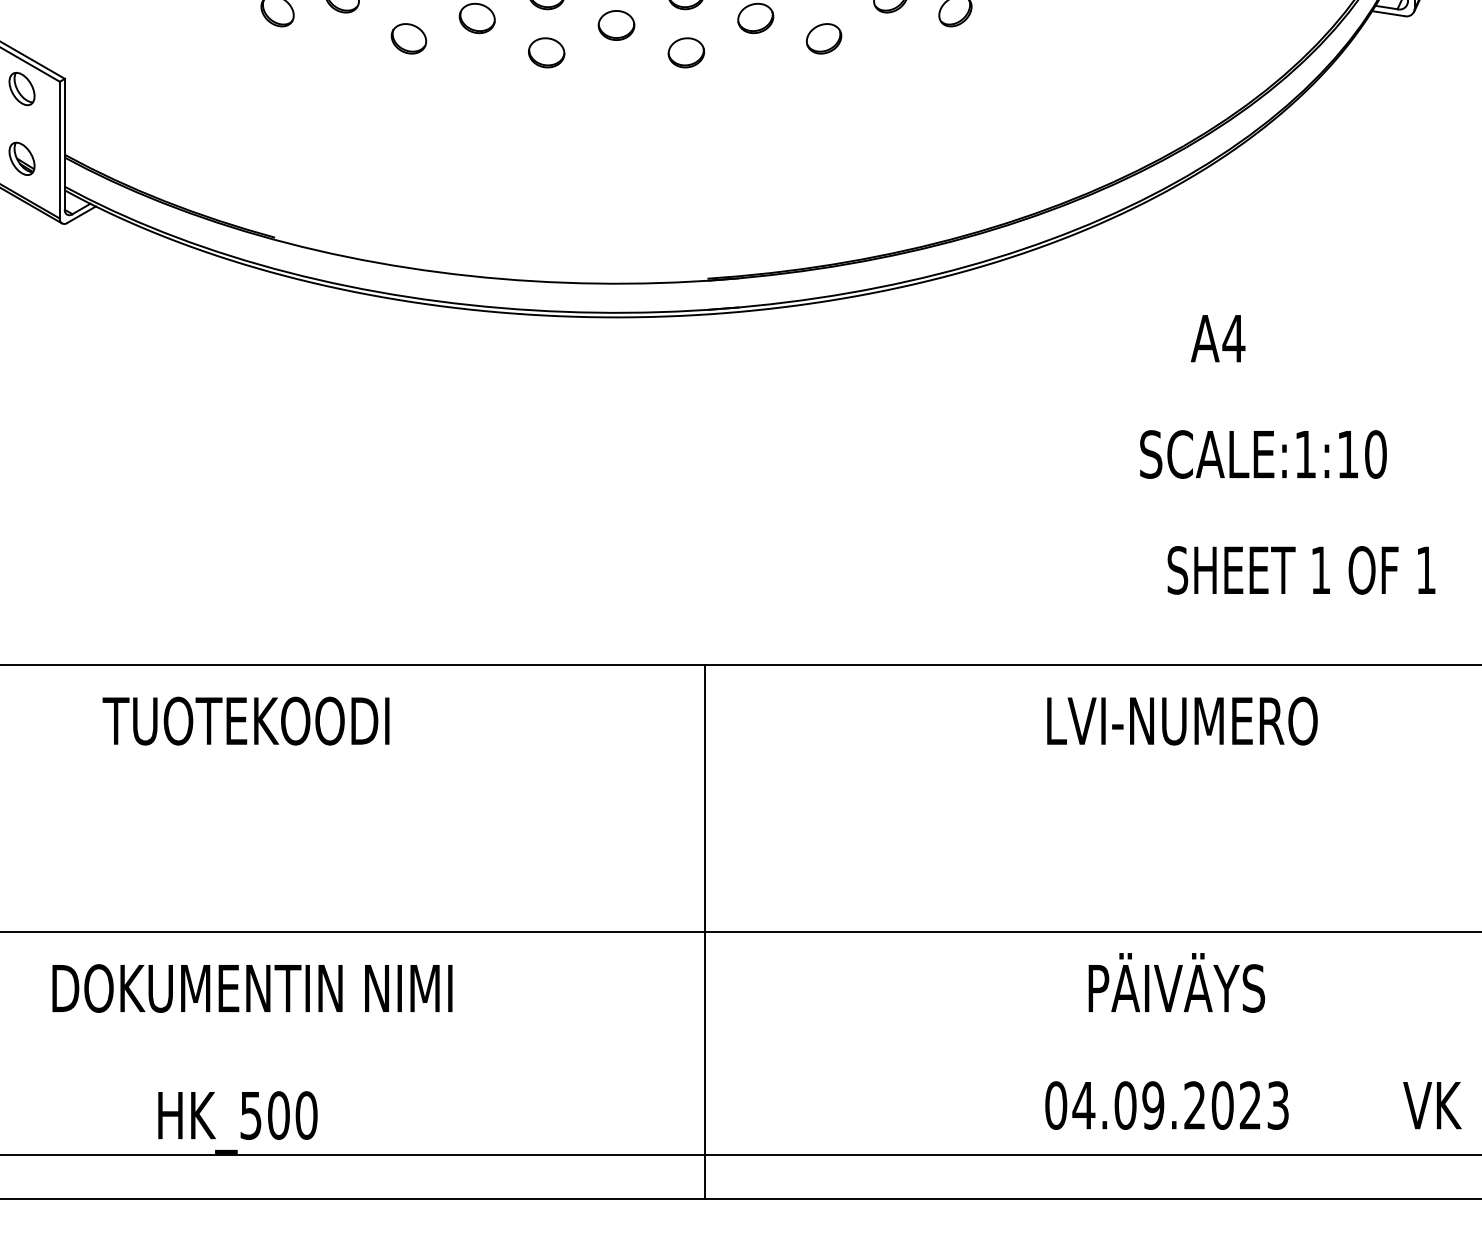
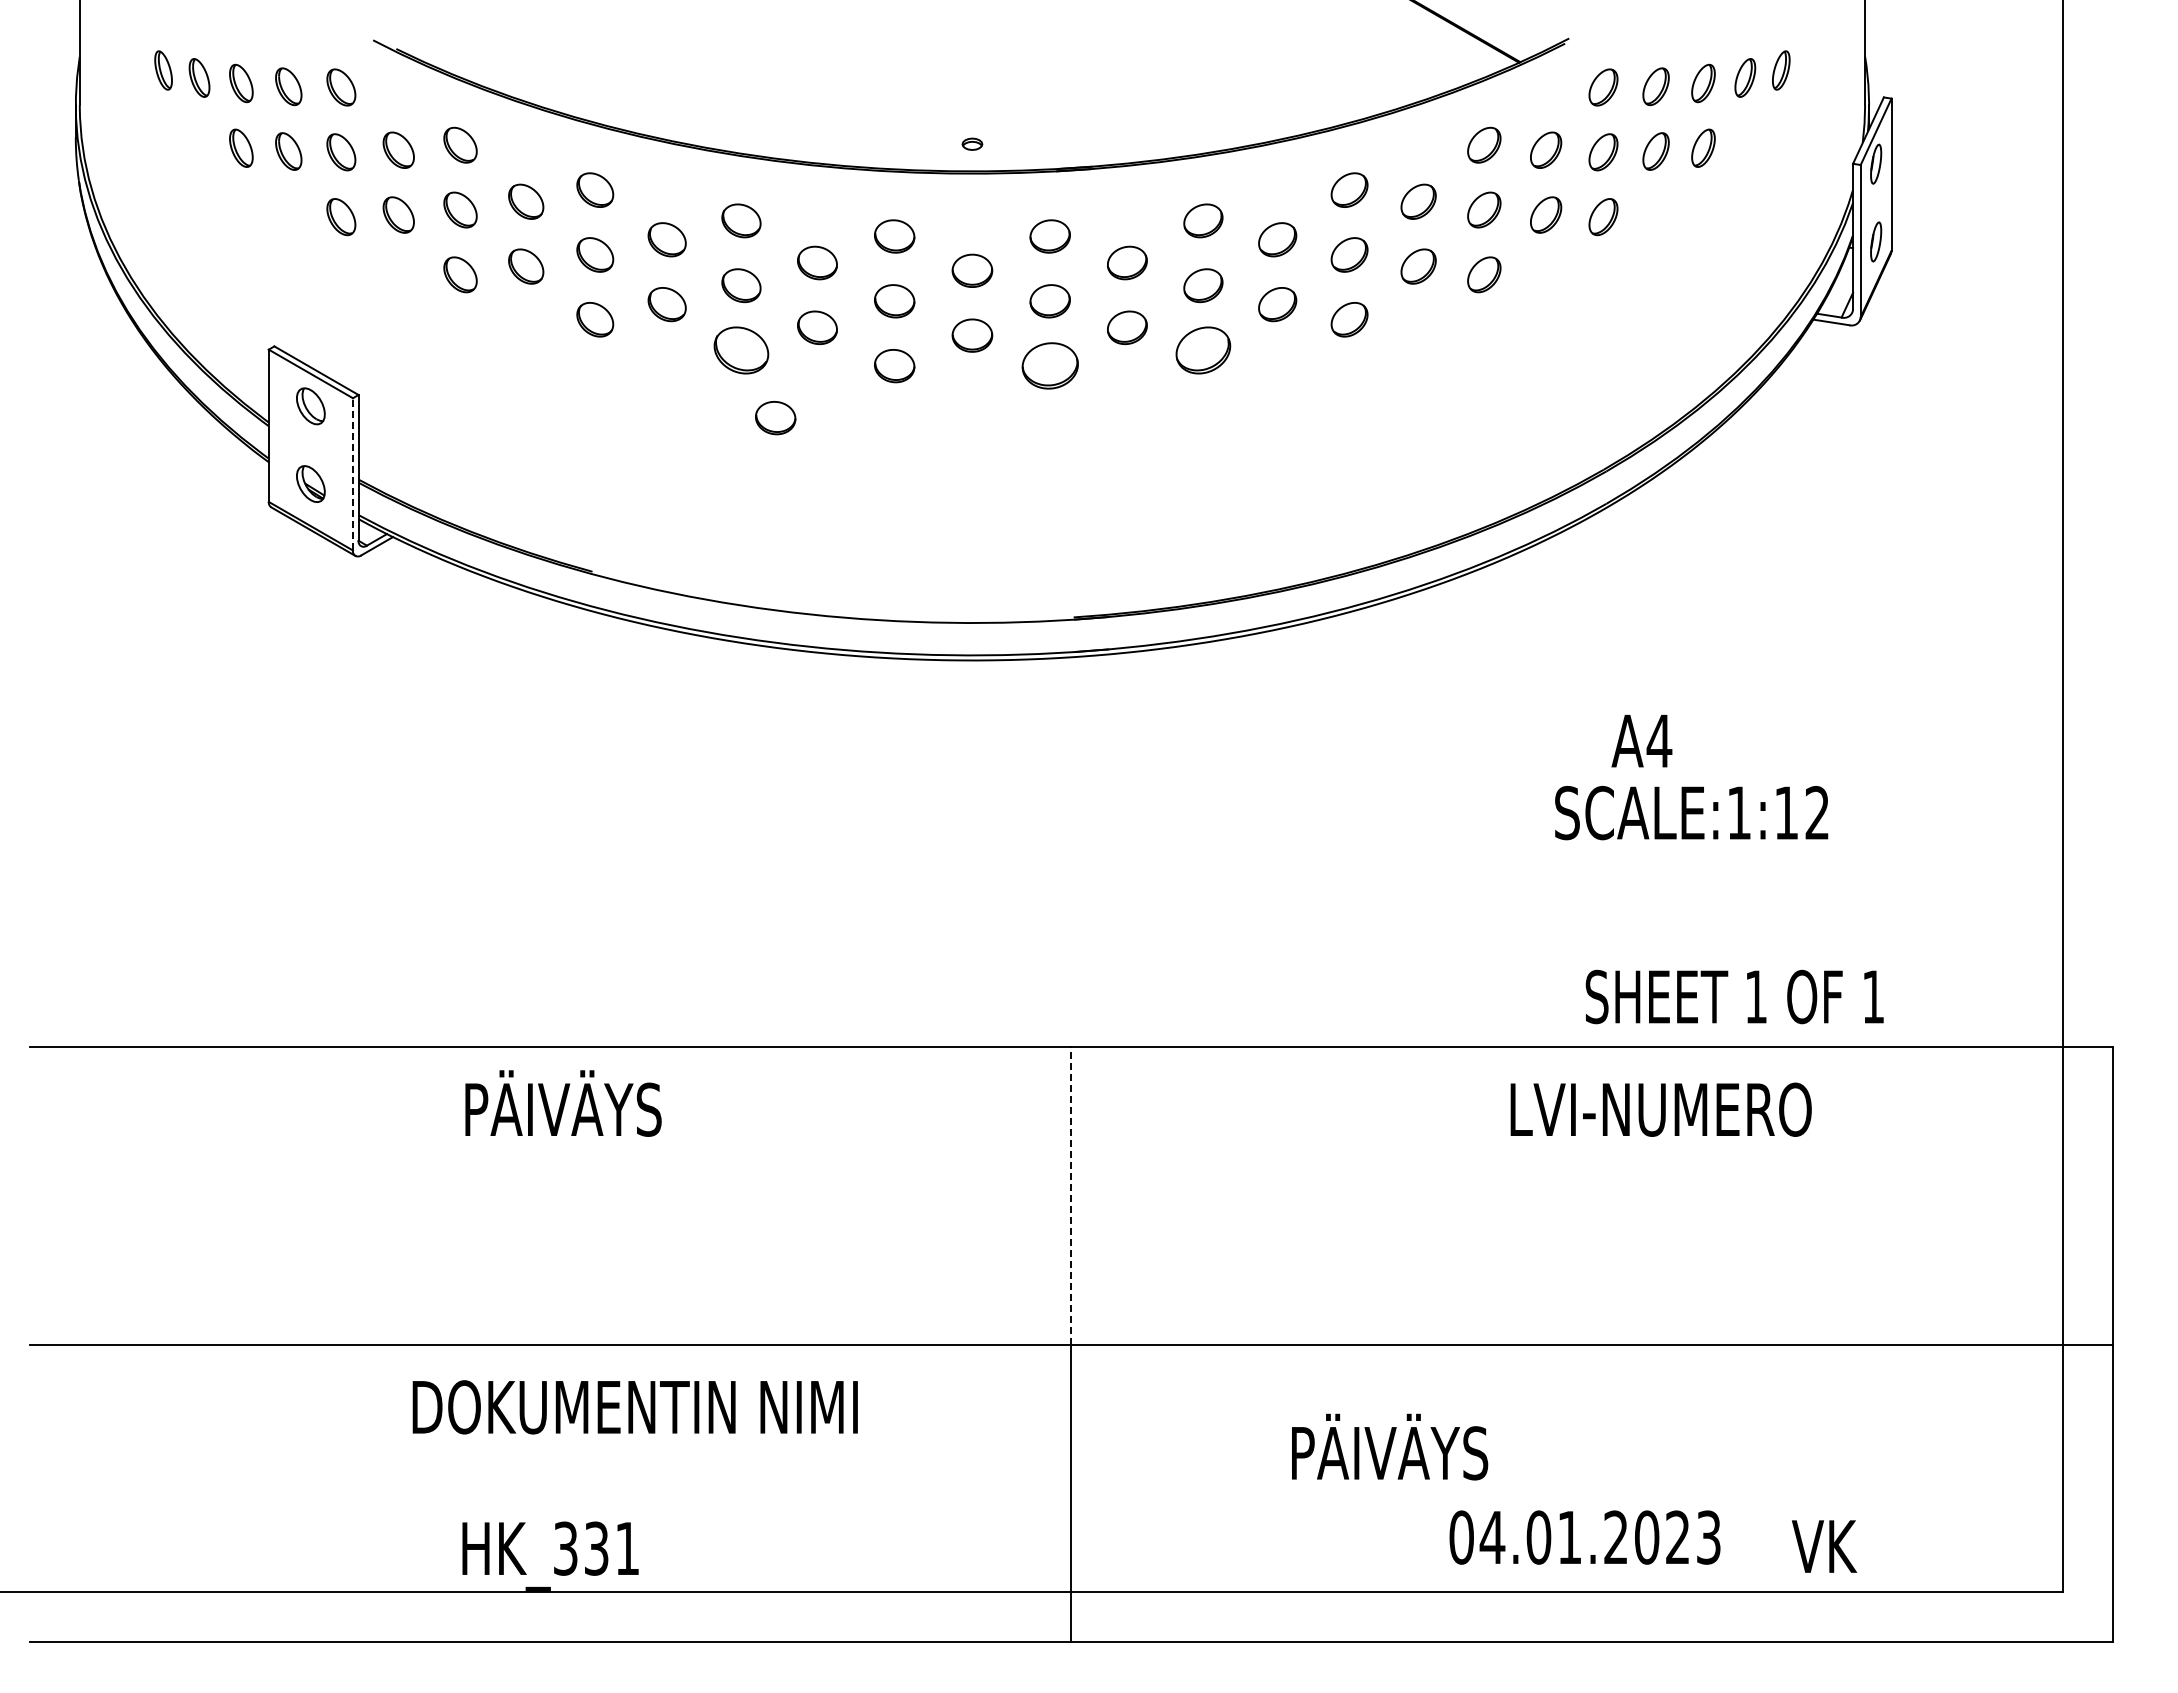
part: (409, 38) -> (741, 350), size x1.4
part: (824, 38) -> (1203, 350), size x1.4
part: (685, 53) -> (1049, 366), size x1.4
part: (439, 99) -> (775, 418), added
line: (59, 149) -> (352, 473), solid -> dashed
text: (1217, 338) -> (1641, 741), moved
text: (1375, 454) -> (1817, 813), SCALE:1:10 -> SCALE:1:12
text: (1301, 569) -> (1734, 996), moved
text: (245, 715) -> (559, 1103), TUOTEKOODI -> PÄIVÄYS
text: (1181, 720) -> (1660, 1109), moved
line: (705, 798) -> (1071, 1195), solid -> dashed
text: (1177, 982) -> (1390, 1446), moved
text: (251, 988) -> (634, 1407), moved
text: (1153, 1105) -> (1569, 1537), 04.09.2023 -> 04.01.2023
text: (1432, 1105) -> (1824, 1546), moved
text: (278, 1115) -> (596, 1548), HK_500 -> HK_331

